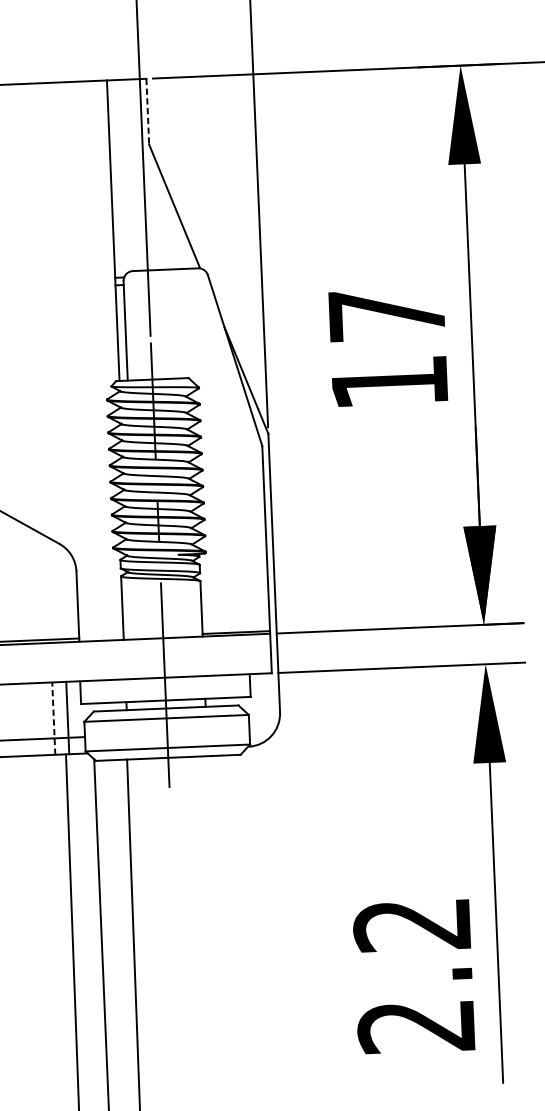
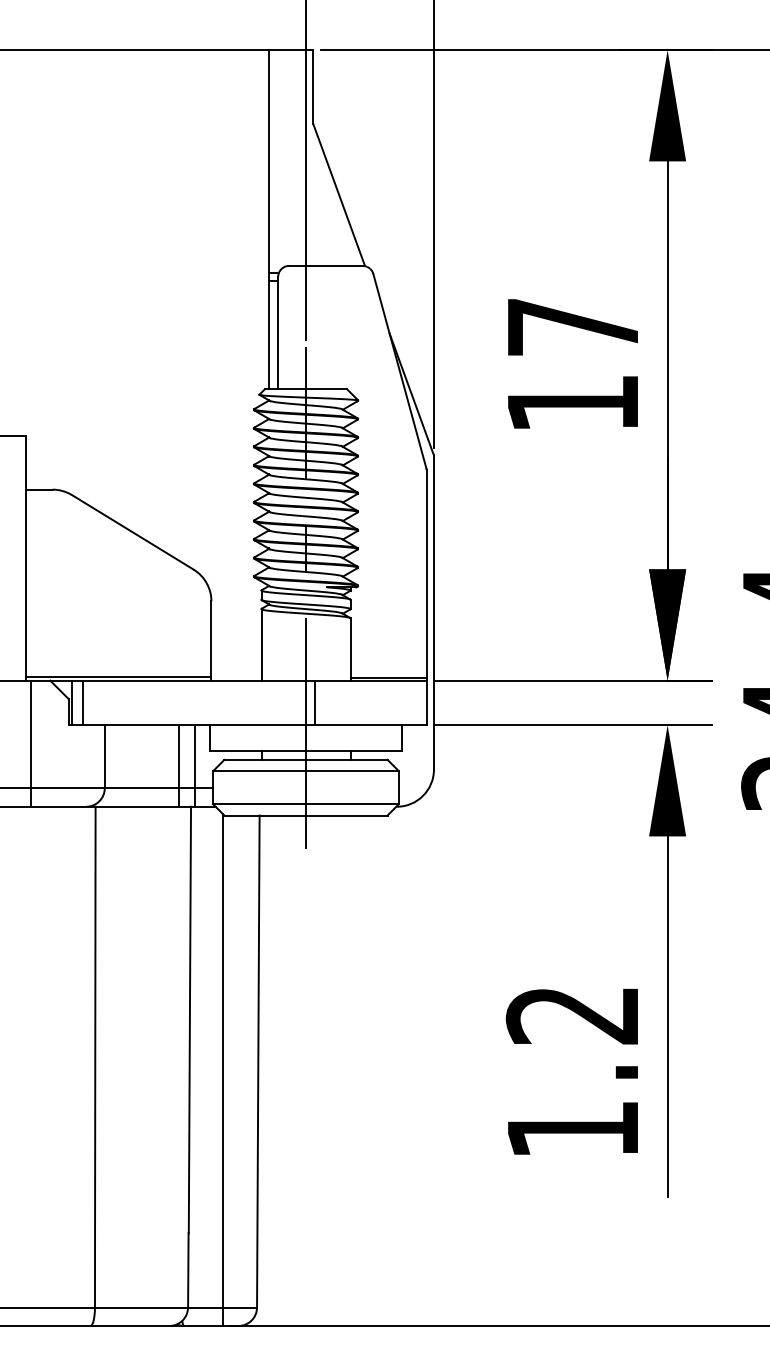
line: (147, 111) -> (313, 87), dashed -> solid
line: (172, 657) -> (315, 702), added
line: (53, 718) -> (178, 765), dashed -> solid
text: (415, 1027) -> (571, 1130), 2.2 -> 1.2

